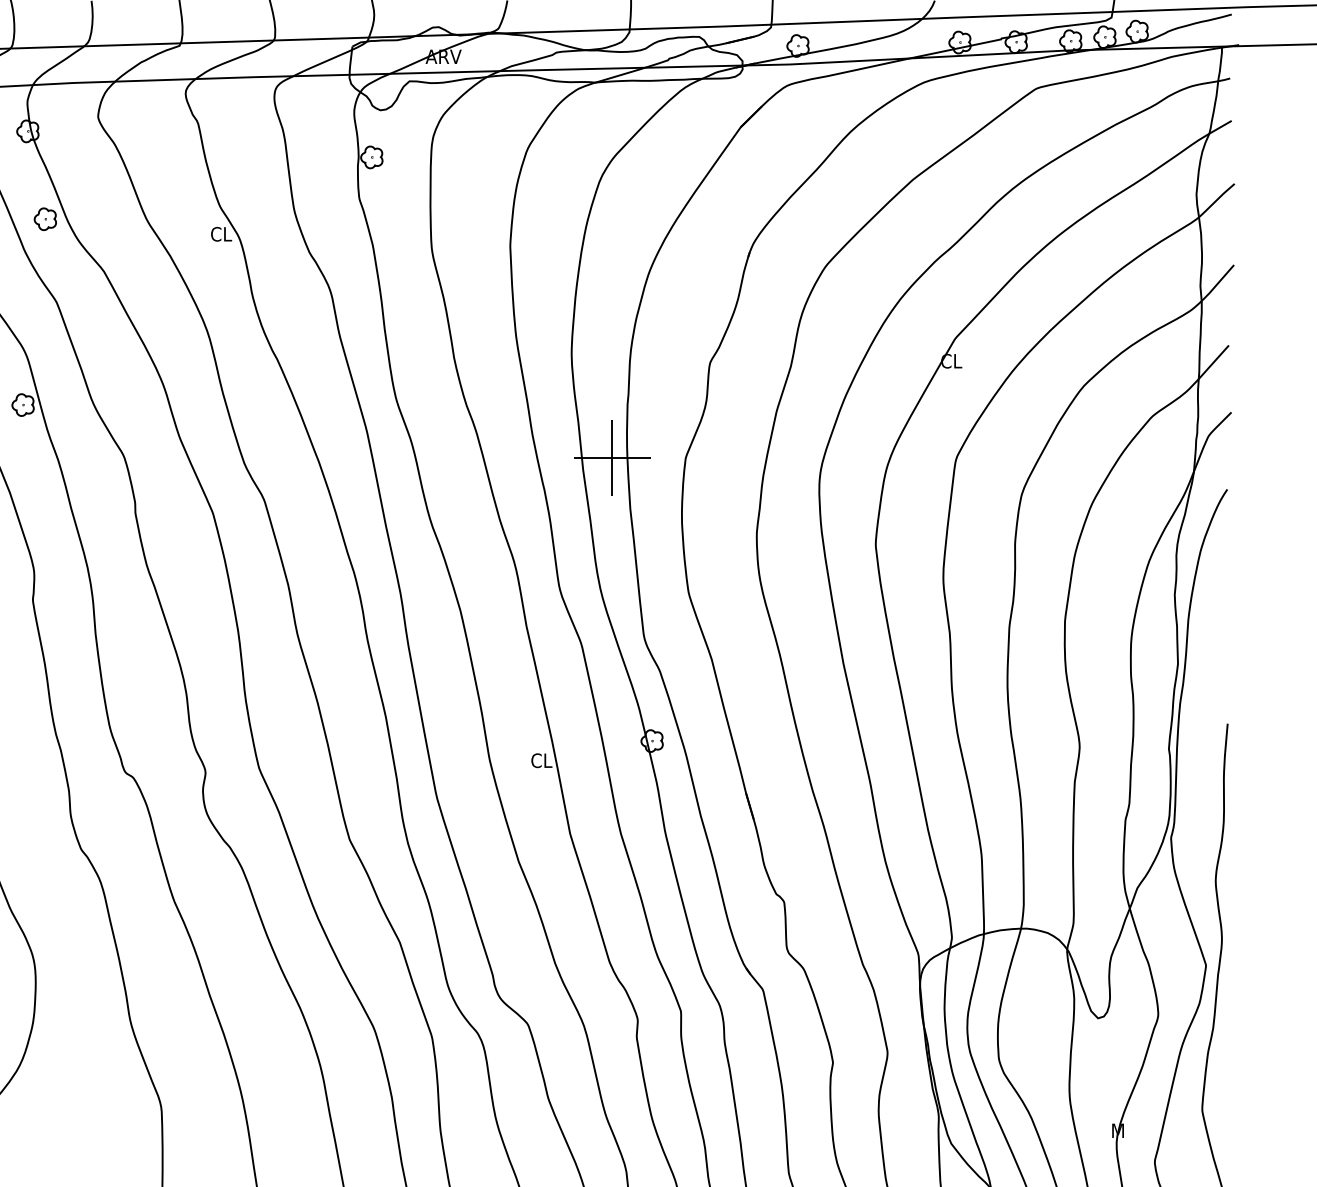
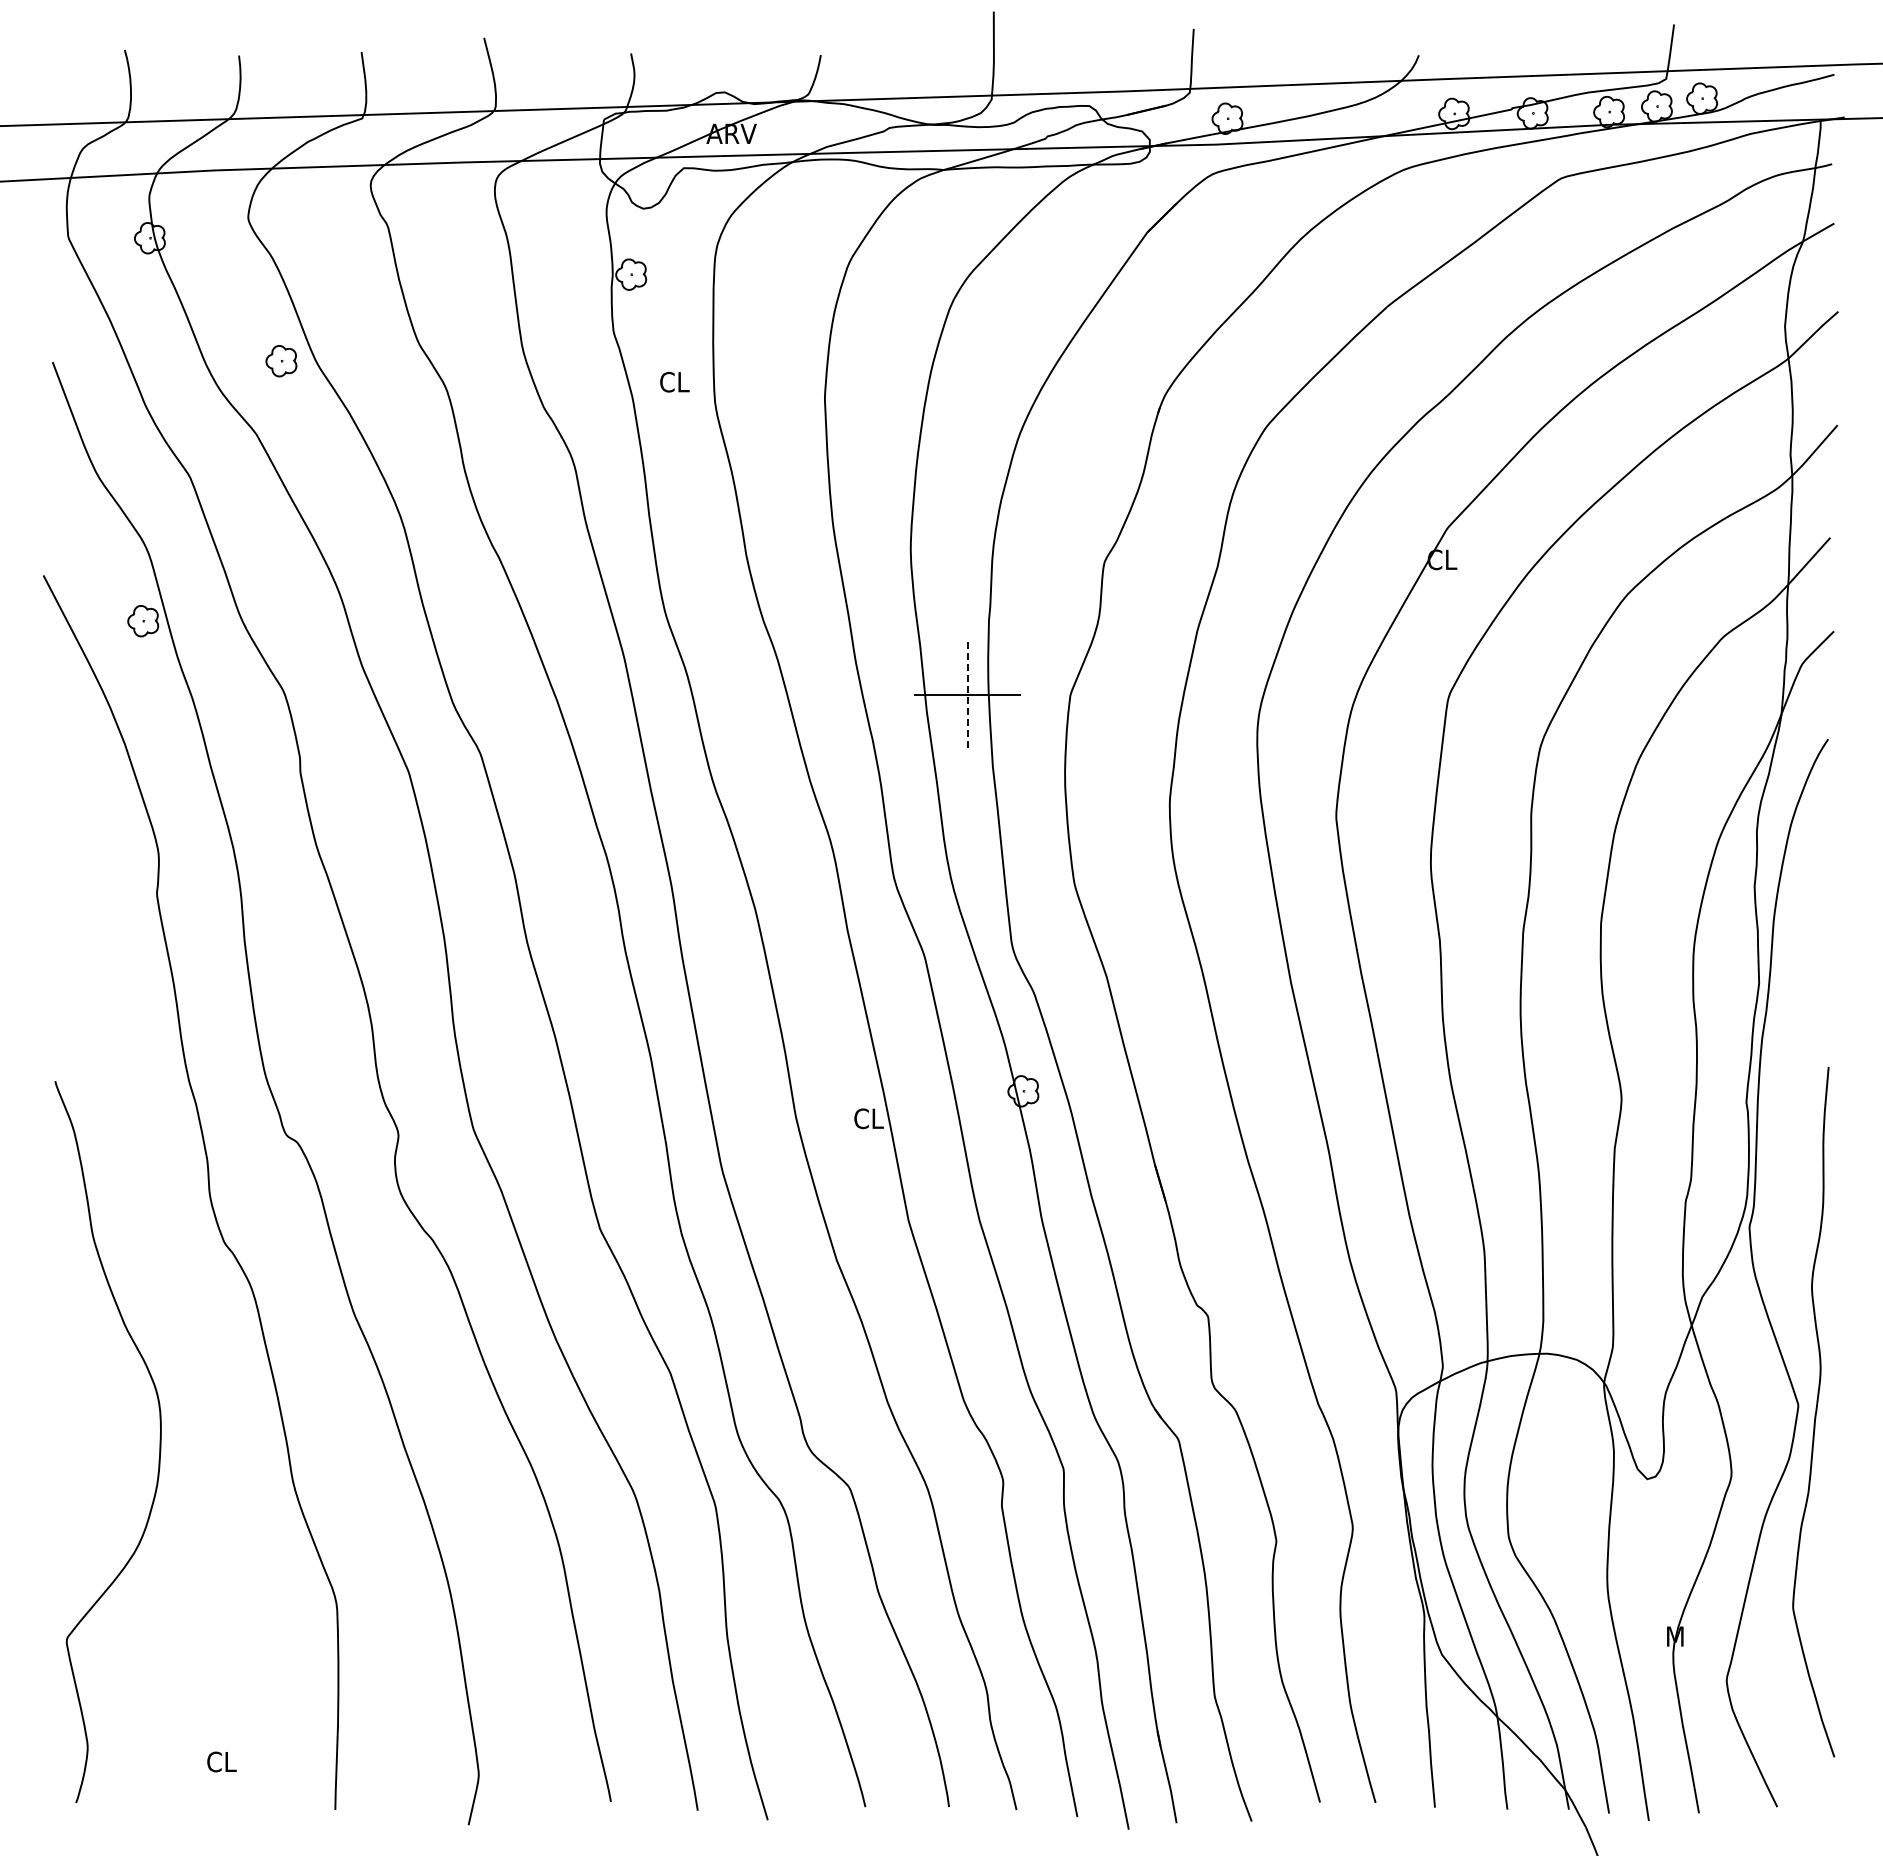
part: (45, 219) -> (281, 361), moved
text: (221, 233) -> (674, 381), moved
line: (612, 458) -> (967, 695), solid -> dashed

